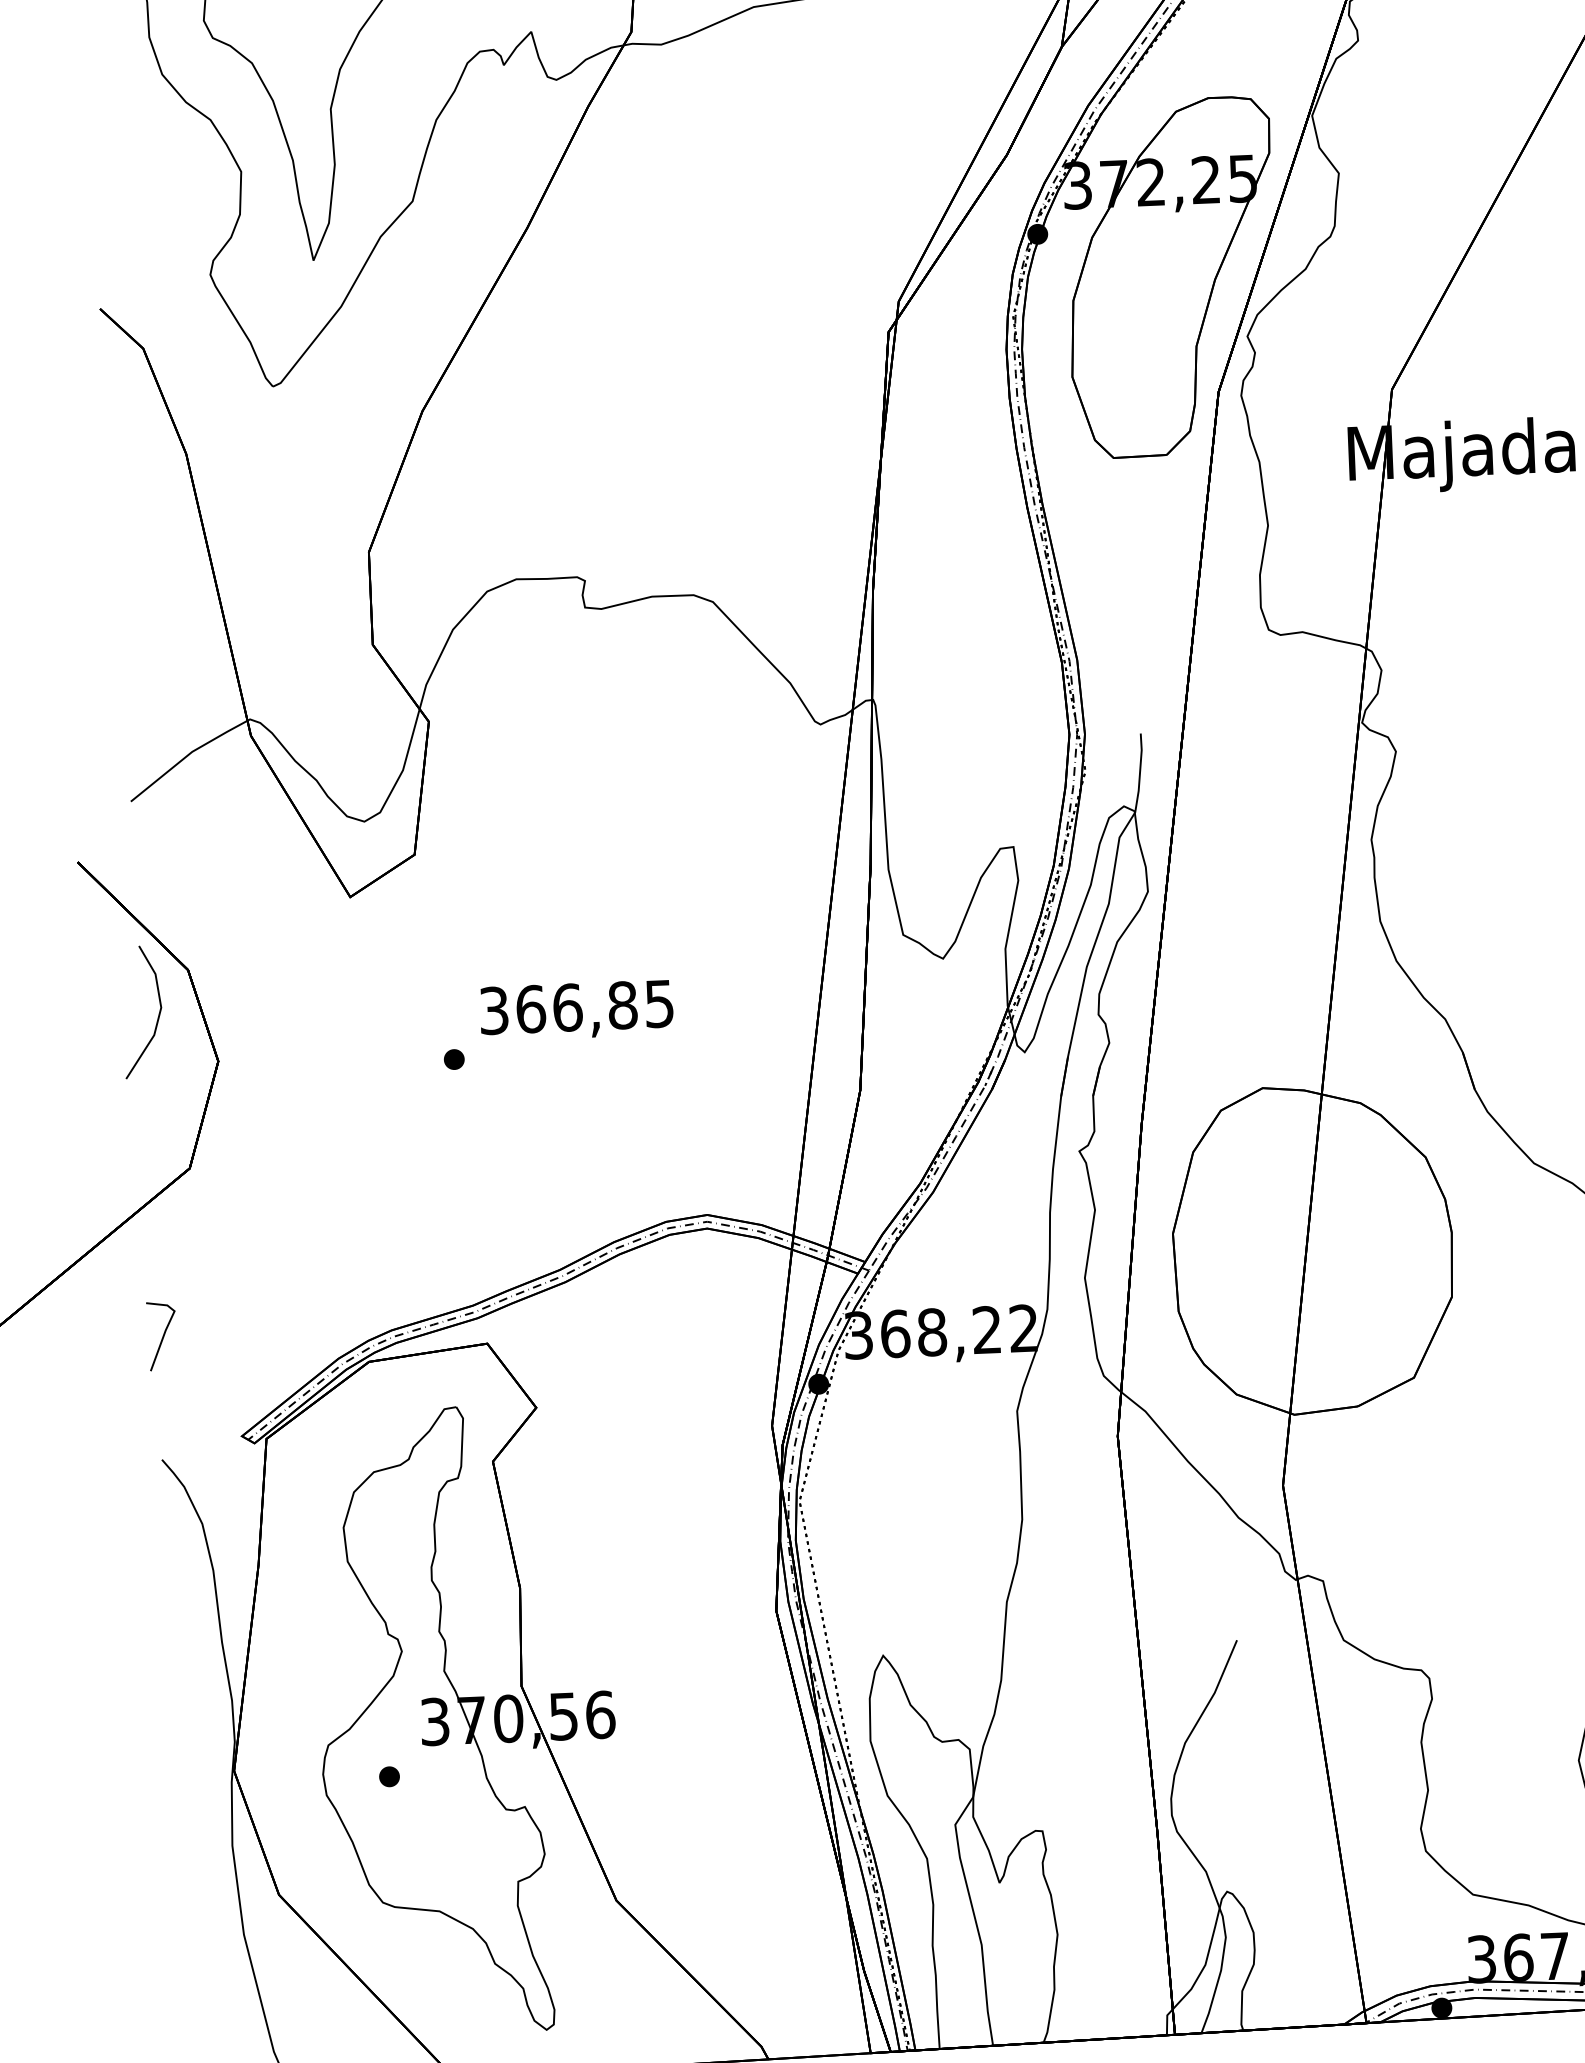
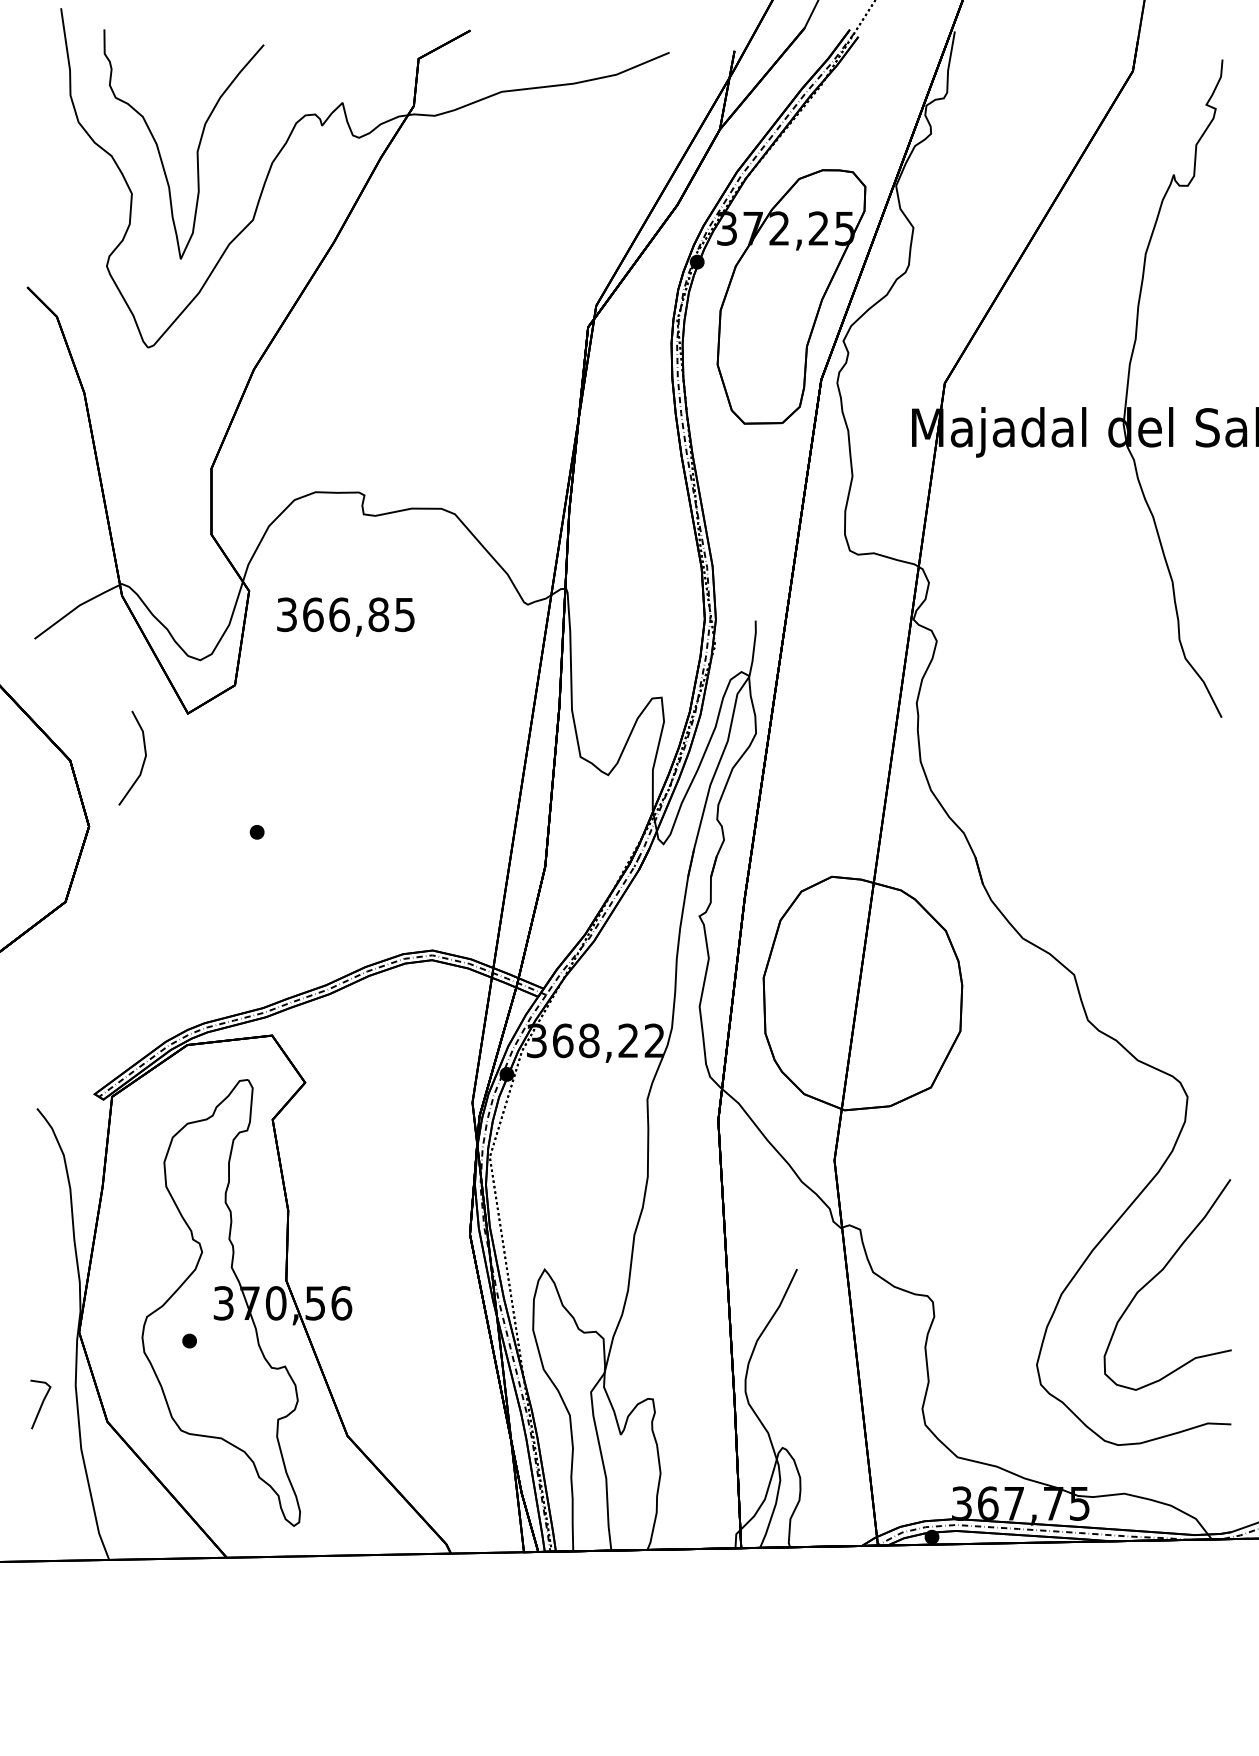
text: (576, 1009) -> (345, 616), moved
line: (157, 1014) -> (143, 760), moved
line: (163, 1336) -> (41, 1404), moved

